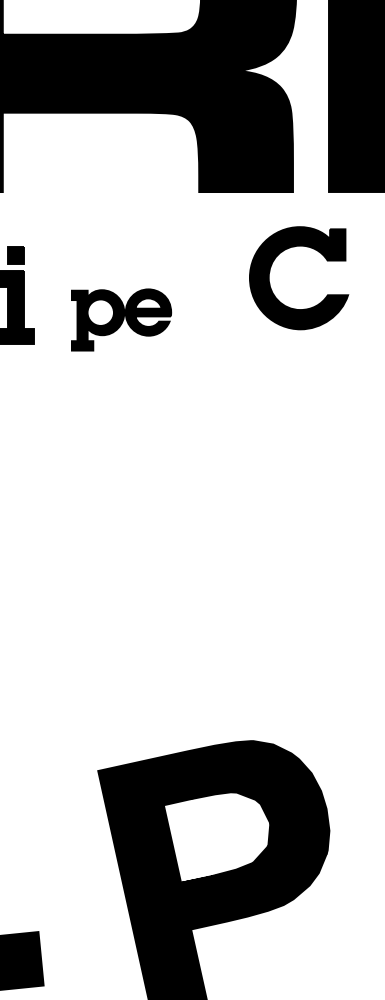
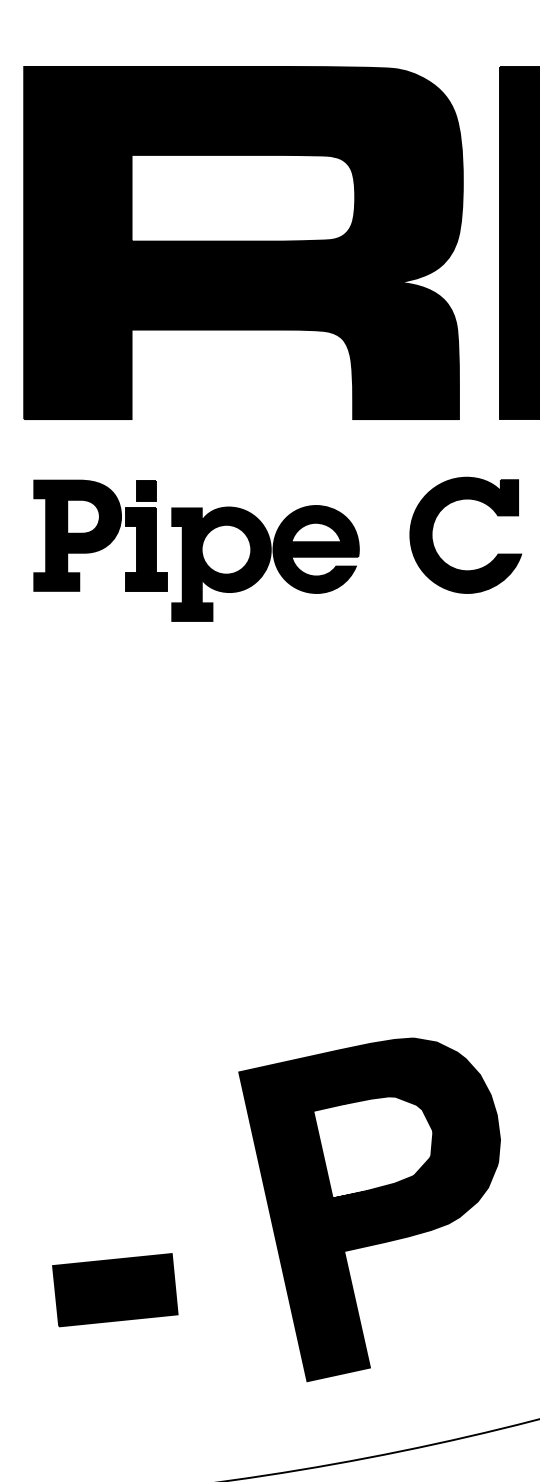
part: (270, 272) -> (433, 528), moved
part: (121, 320) -> (265, 563), size x1.67

